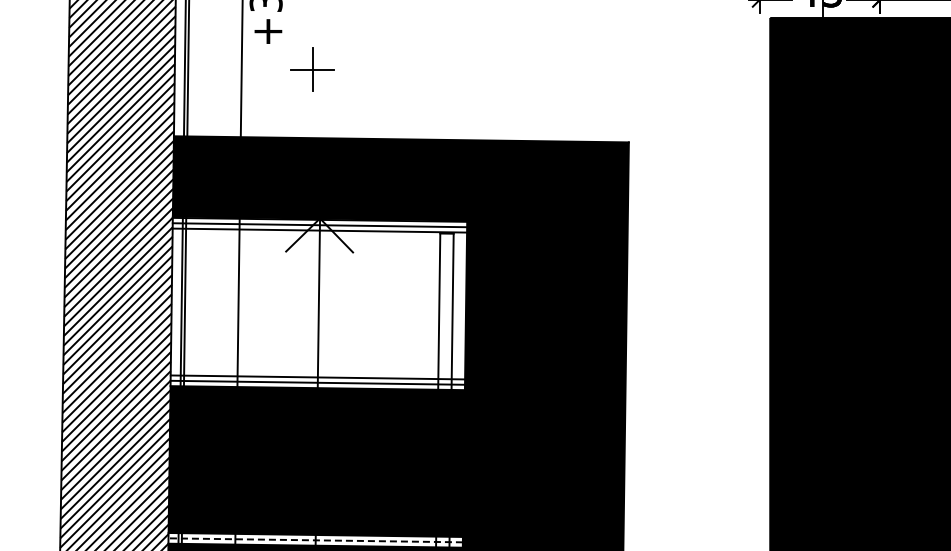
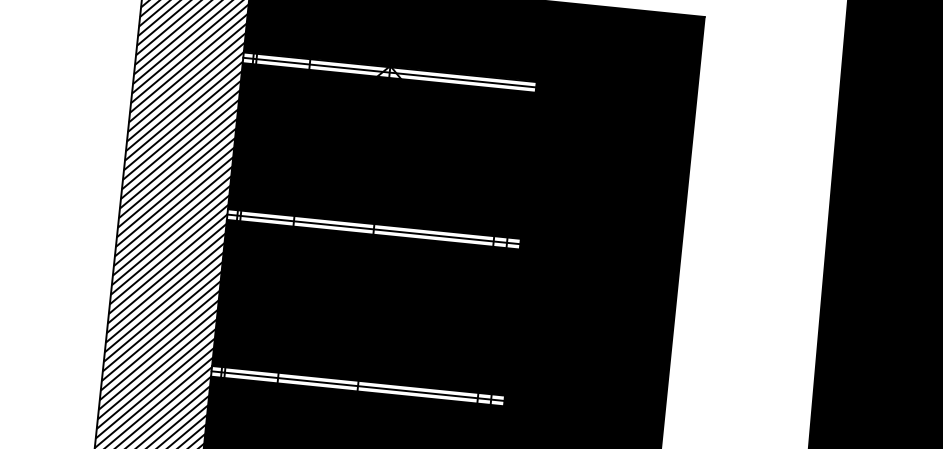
fill: (318, 303) -> (381, 150), added
line: (315, 540) -> (357, 386), dashed -> solid

